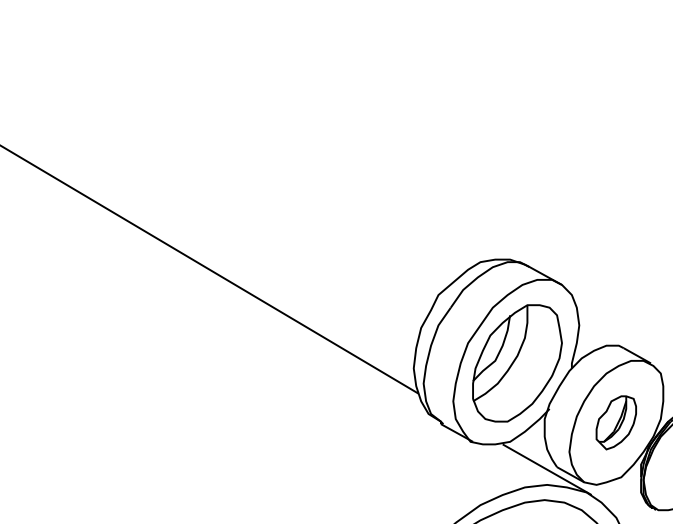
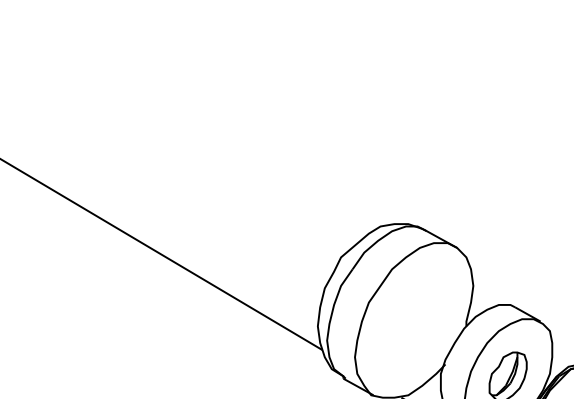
part: (517, 363) -> (415, 321), removed

